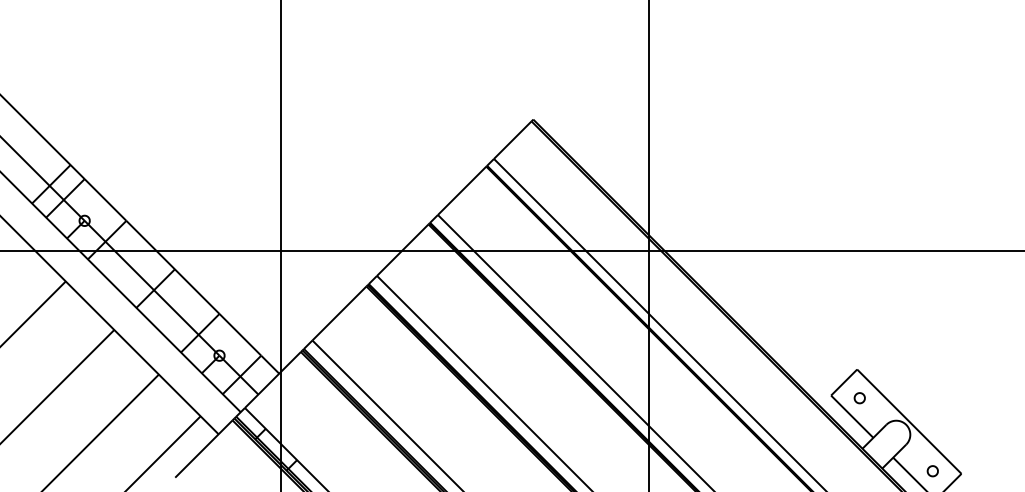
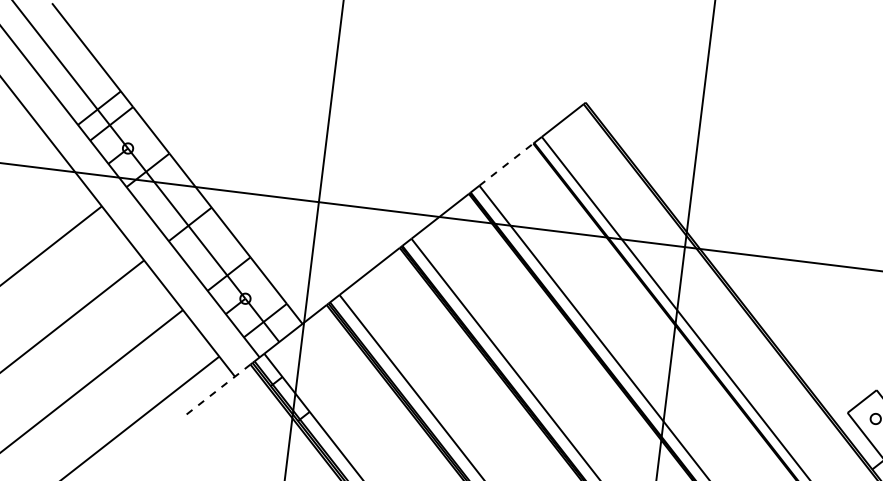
line: (462, 190) -> (506, 164), solid -> dashed
line: (203, 449) -> (218, 389), solid -> dashed

